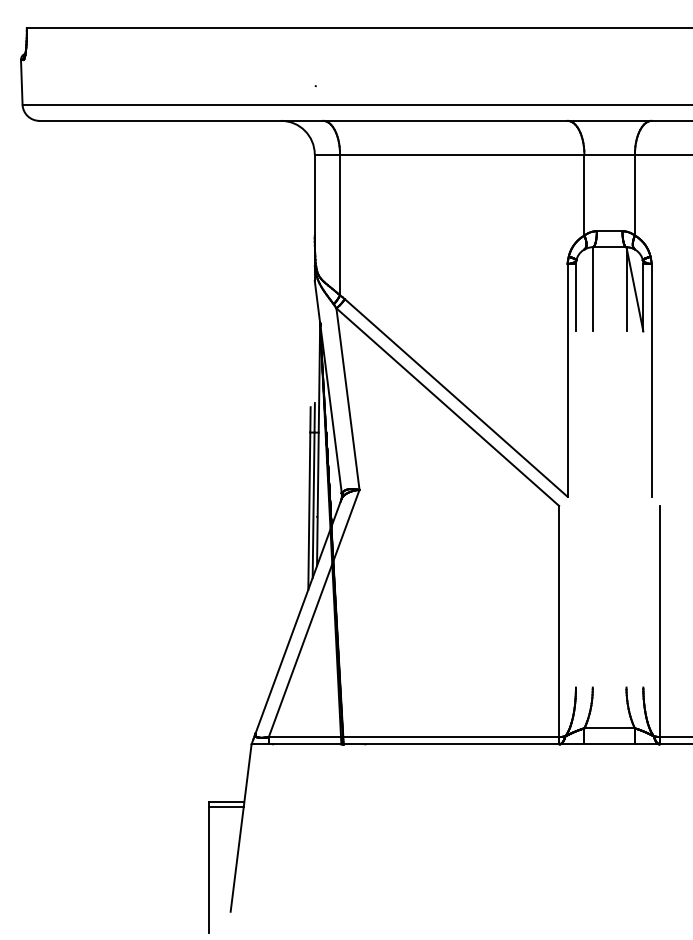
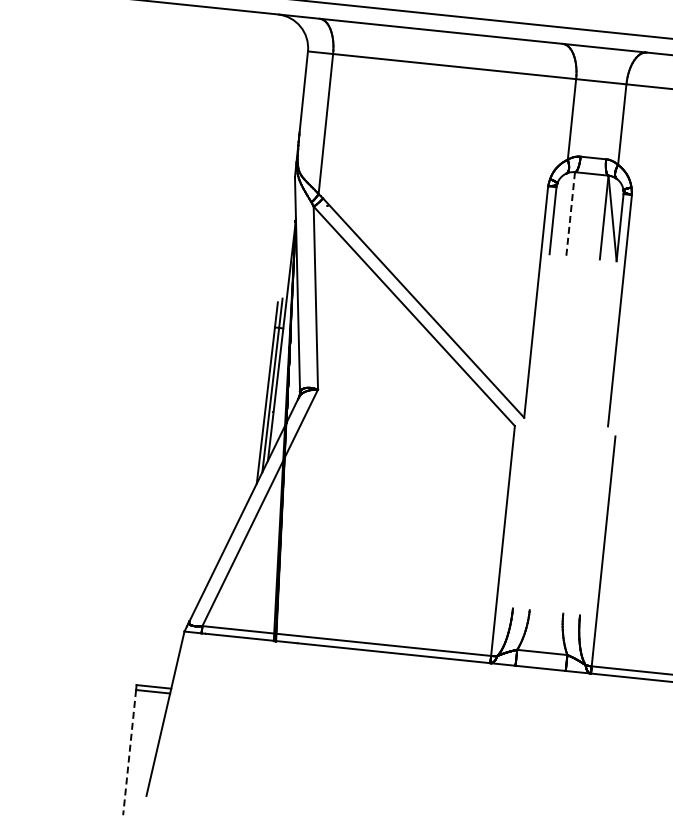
line: (592, 289) -> (570, 214), solid -> dashed
line: (209, 870) -> (129, 752), solid -> dashed

